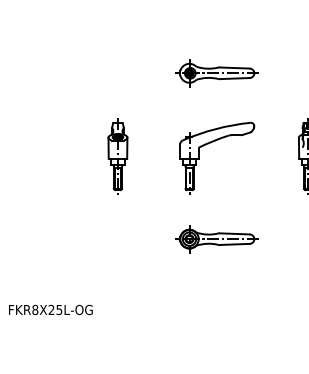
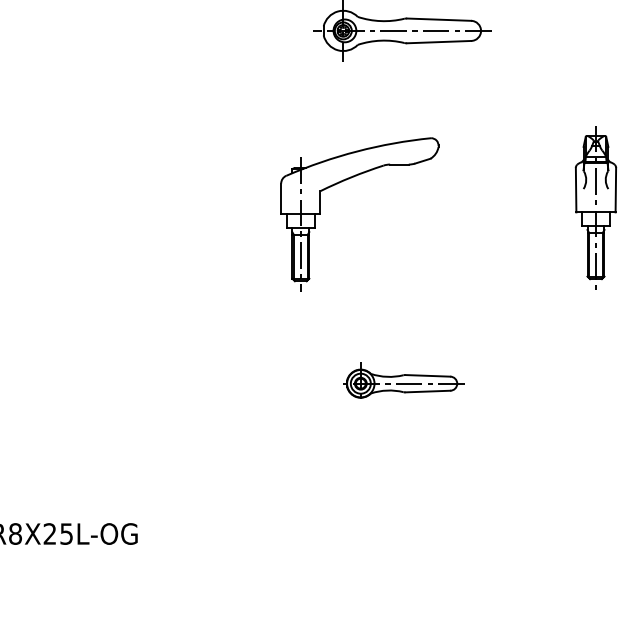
part: (213, 142) -> (351, 180), moved
part: (117, 156) -> (190, 207), removed
part: (216, 239) -> (400, 384), size x0.7

